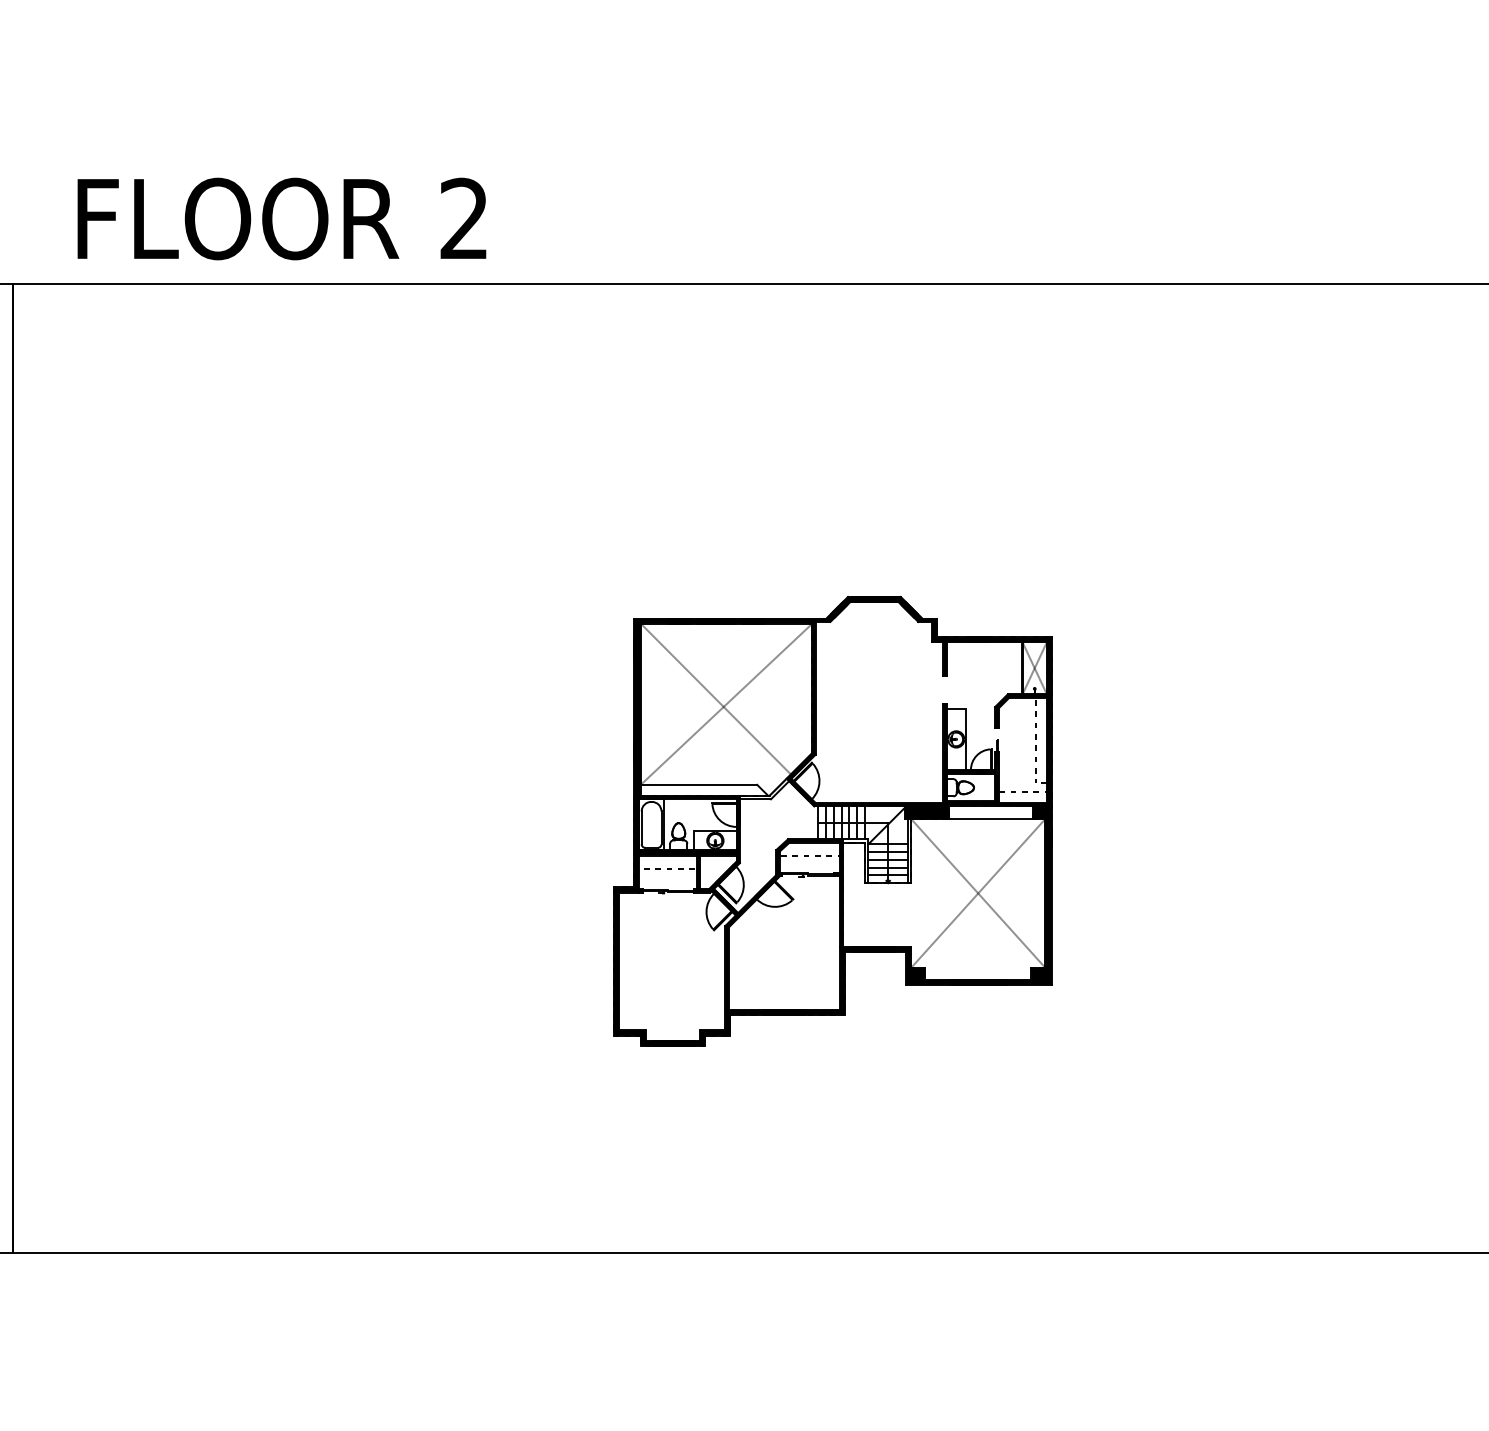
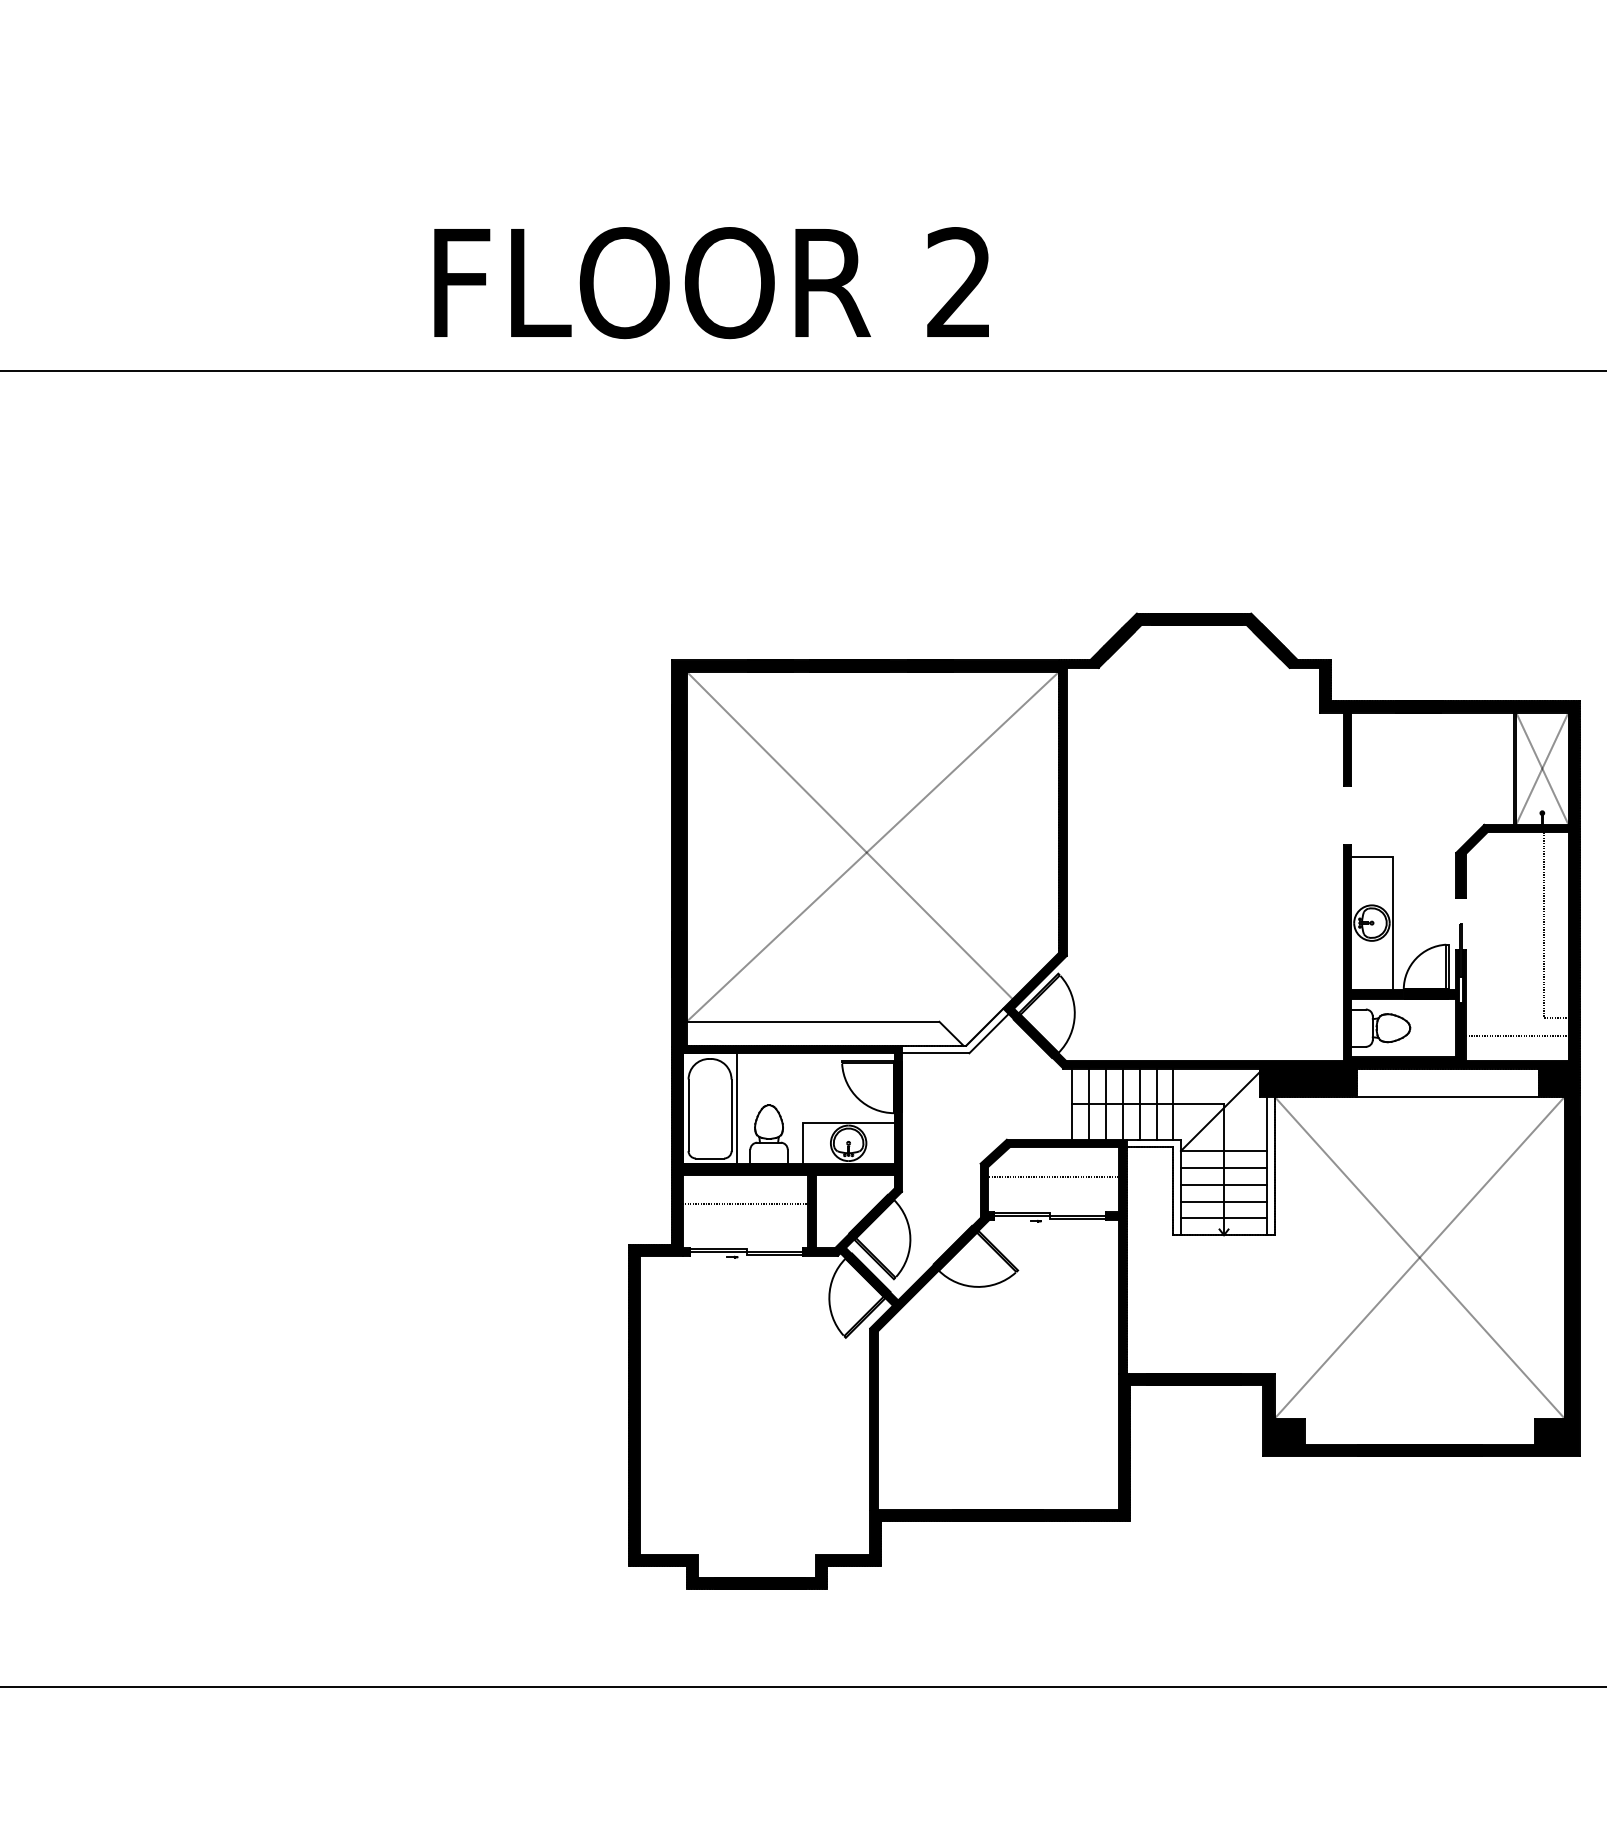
text: (281, 218) -> (711, 282), moved
part: (832, 820) -> (1103, 1099), size x1.6

